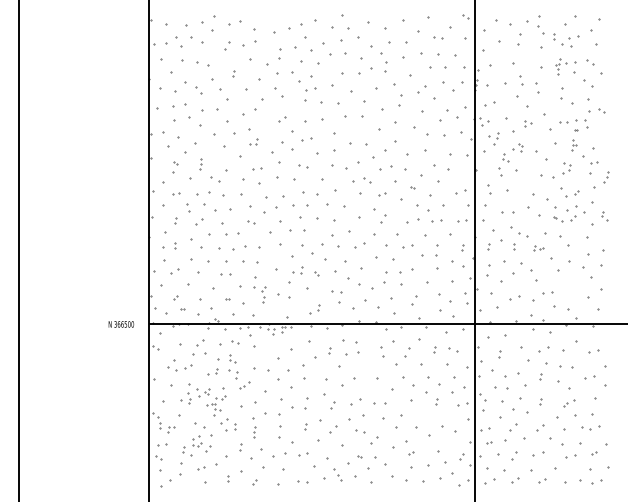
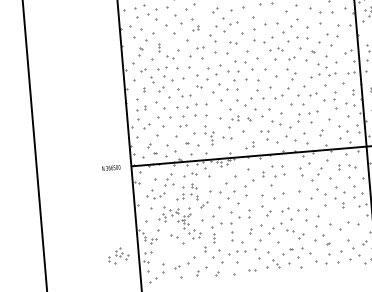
part: (196, 445) -> (118, 255), moved
part: (303, 454) -> (250, 250), size x1.6

